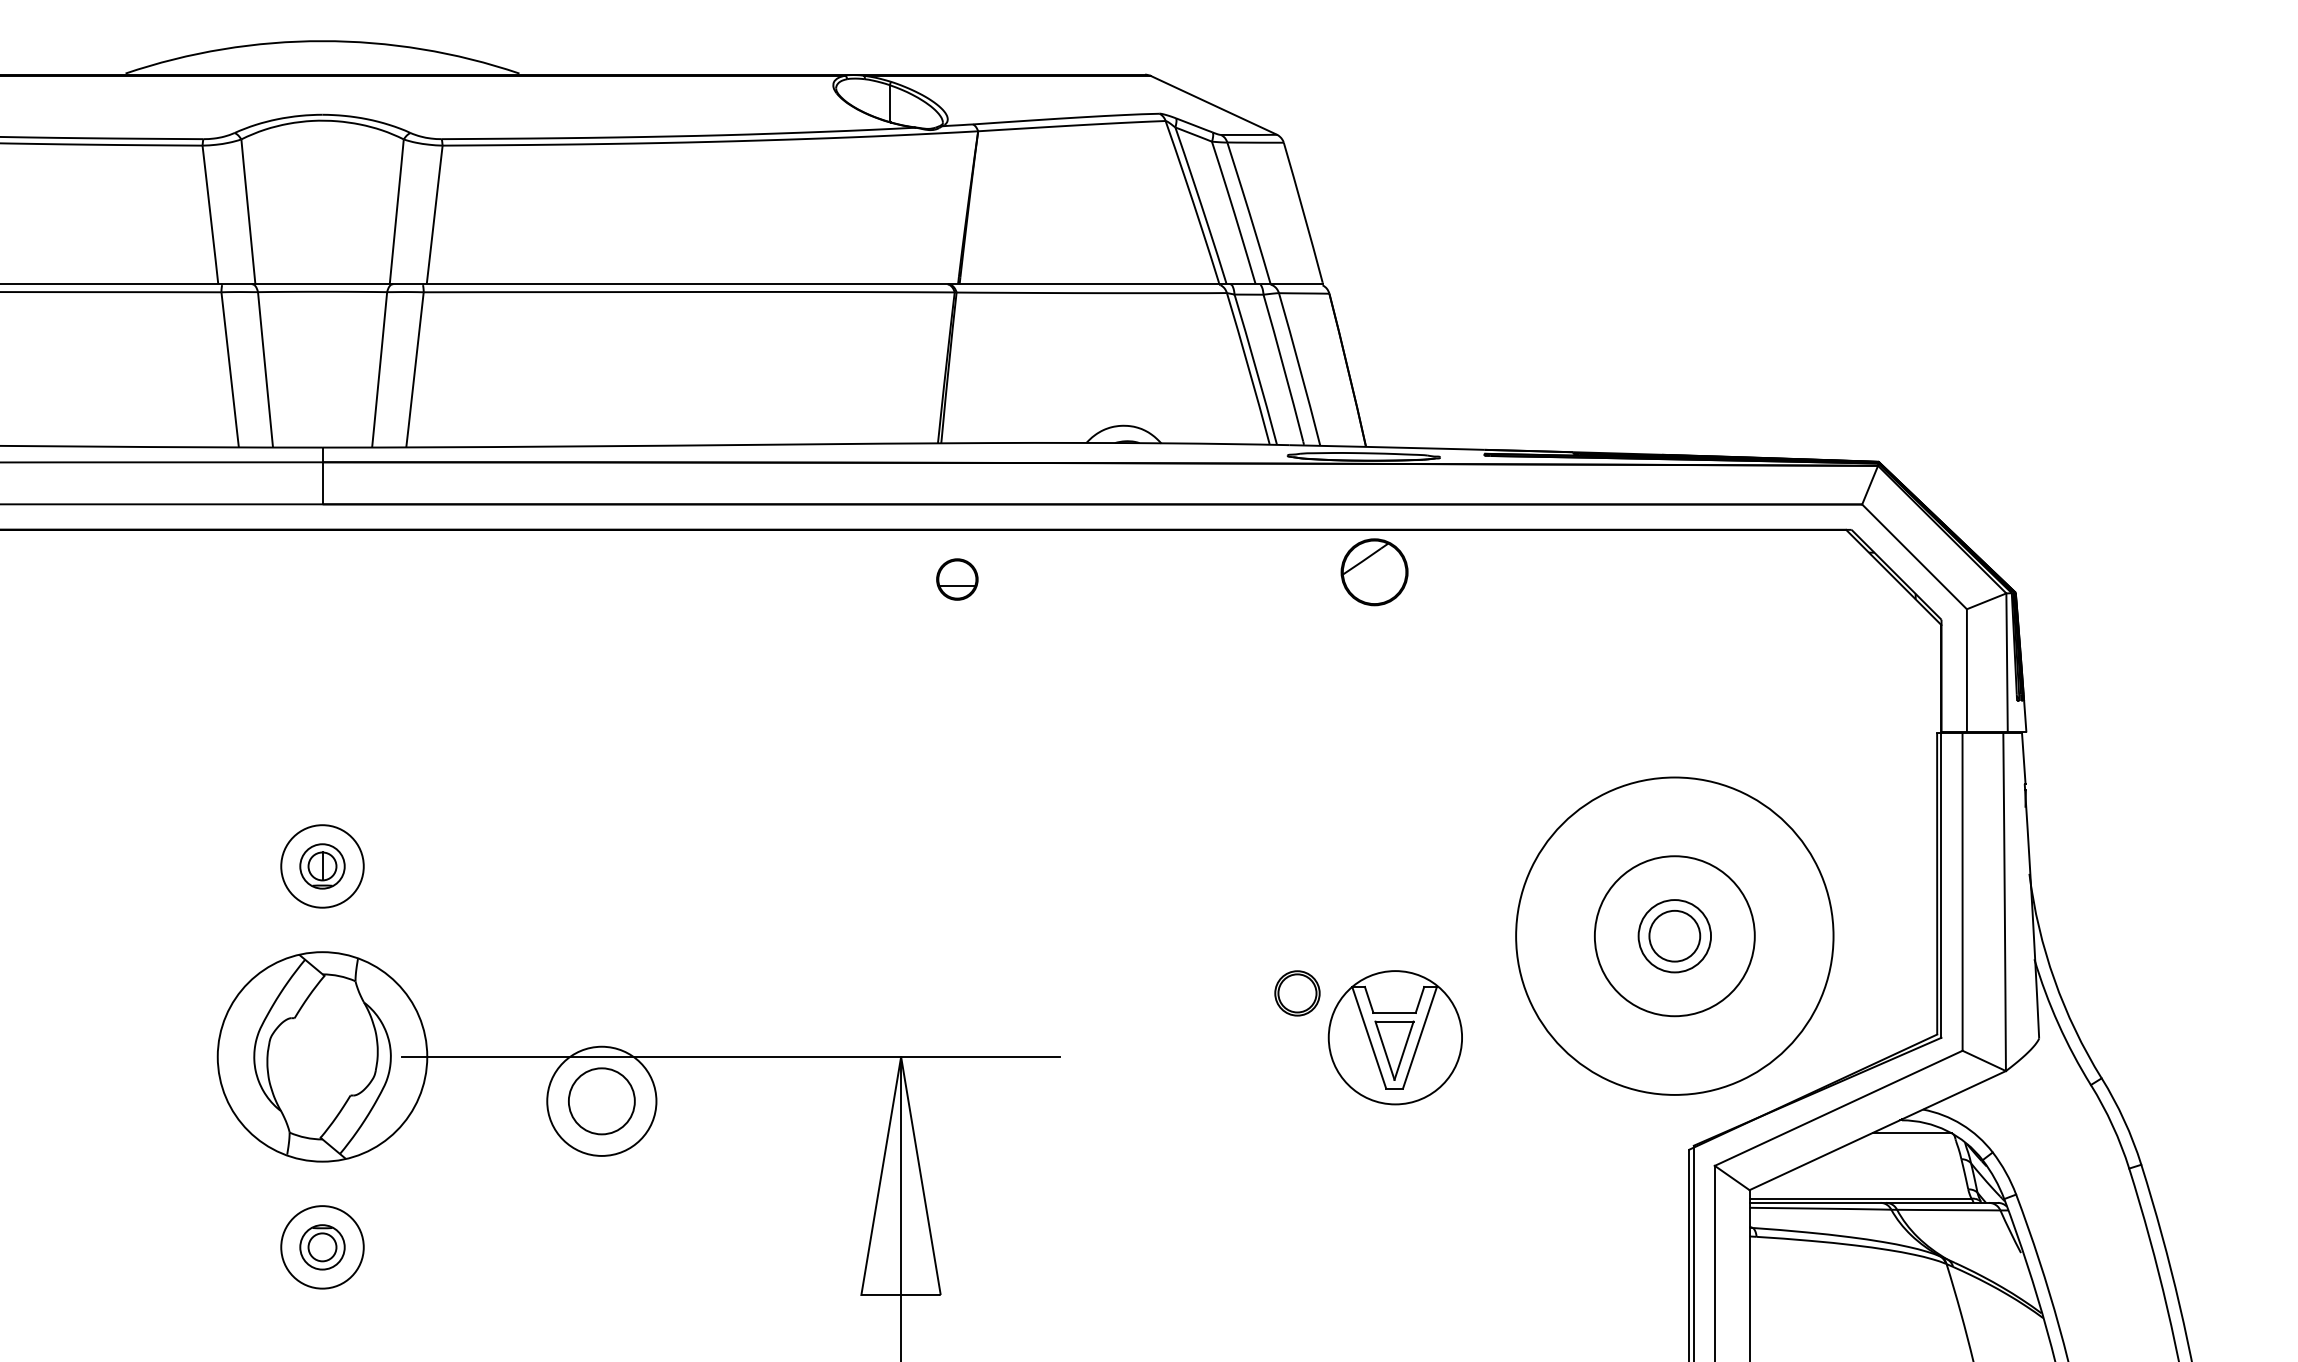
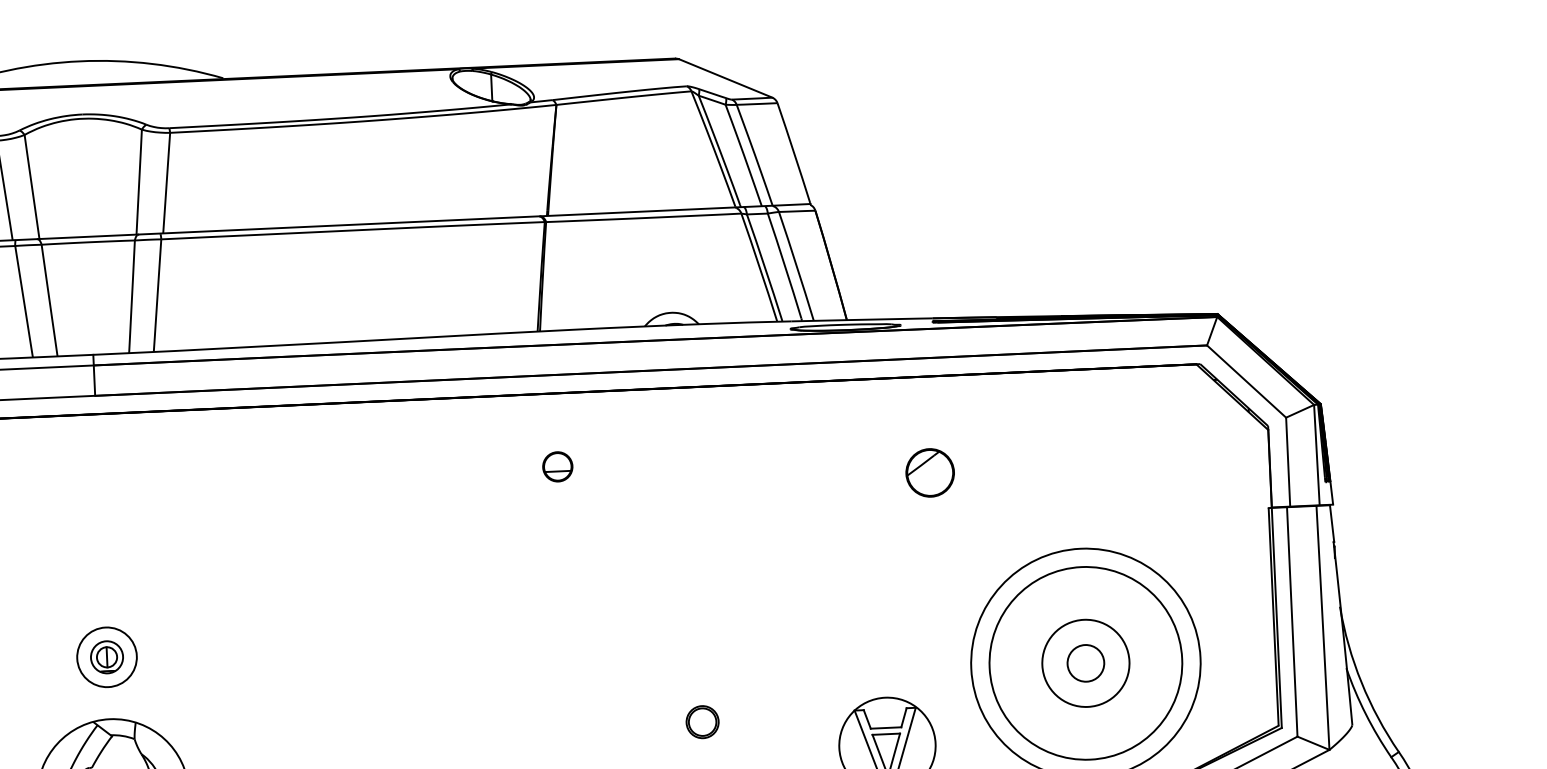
part: (1374, 572) -> (930, 473), moved
part: (957, 579) -> (557, 466), moved
circle: (1674, 935) -> (1085, 662), size x1.67
circle: (1674, 935) -> (1085, 662), size x1.67
part: (1297, 993) -> (702, 722), moved

